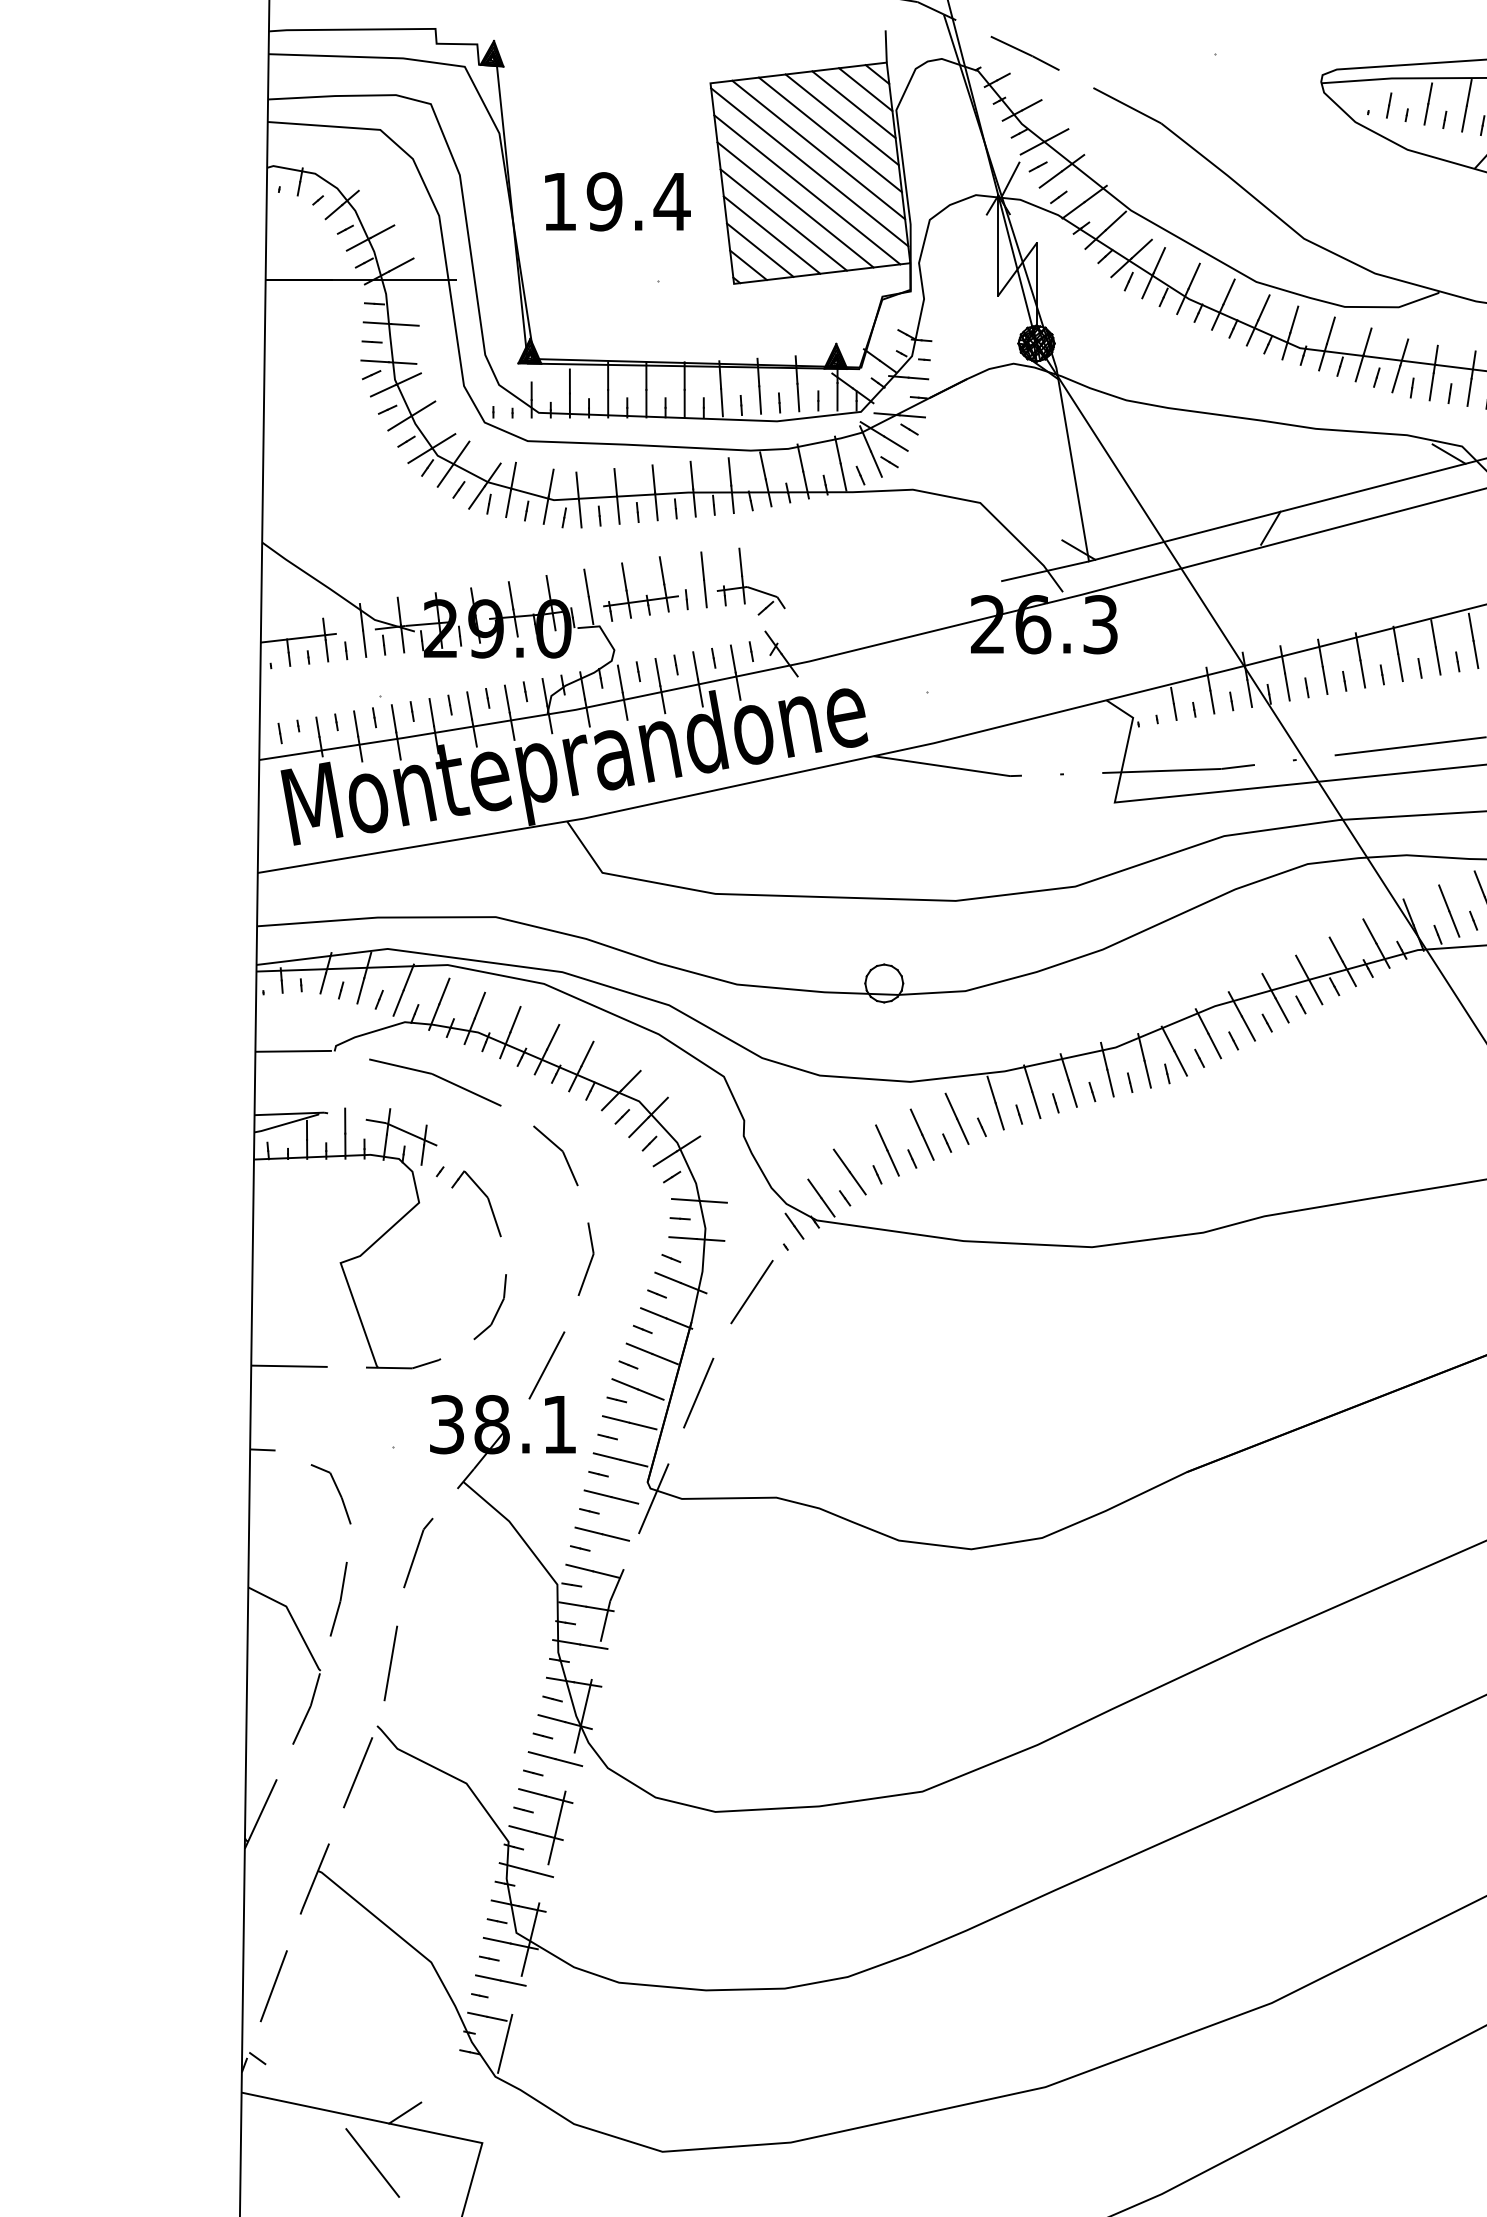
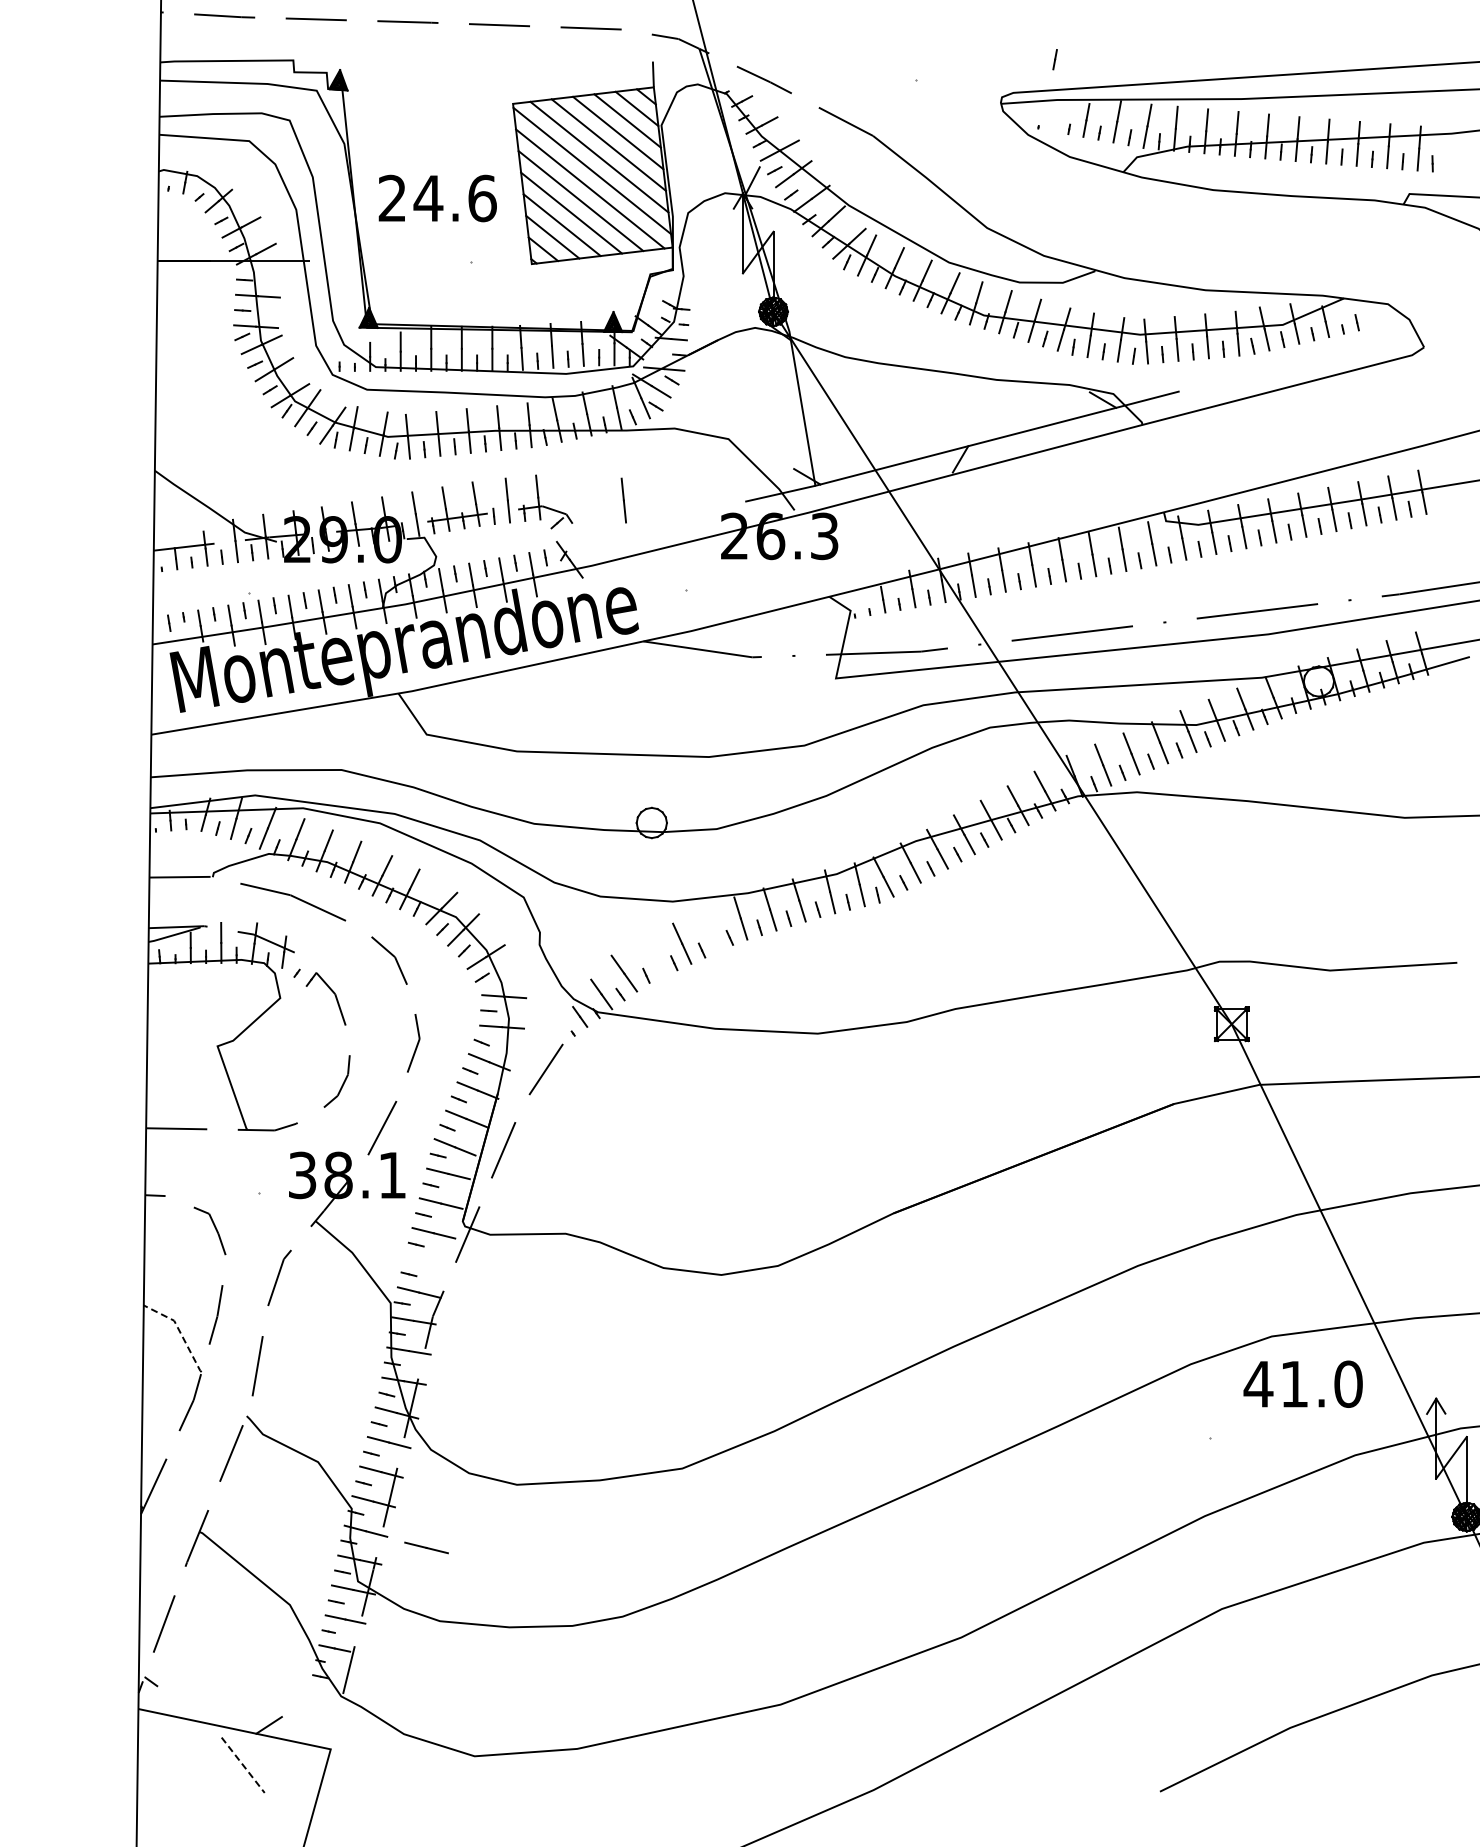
line: (1388, 105) -> (1054, 59), moved
text: (615, 201) -> (437, 198), 19.4 -> 24.6
line: (848, 579) -> (623, 500), added
line: (957, 1119) -> (710, 931), removed
line: (887, 1150) -> (654, 956), removed
line: (602, 1533) -> (426, 1547), moved
line: (292, 1620) -> (179, 1331), solid -> dashed
line: (373, 2163) -> (243, 1765), solid -> dashed

